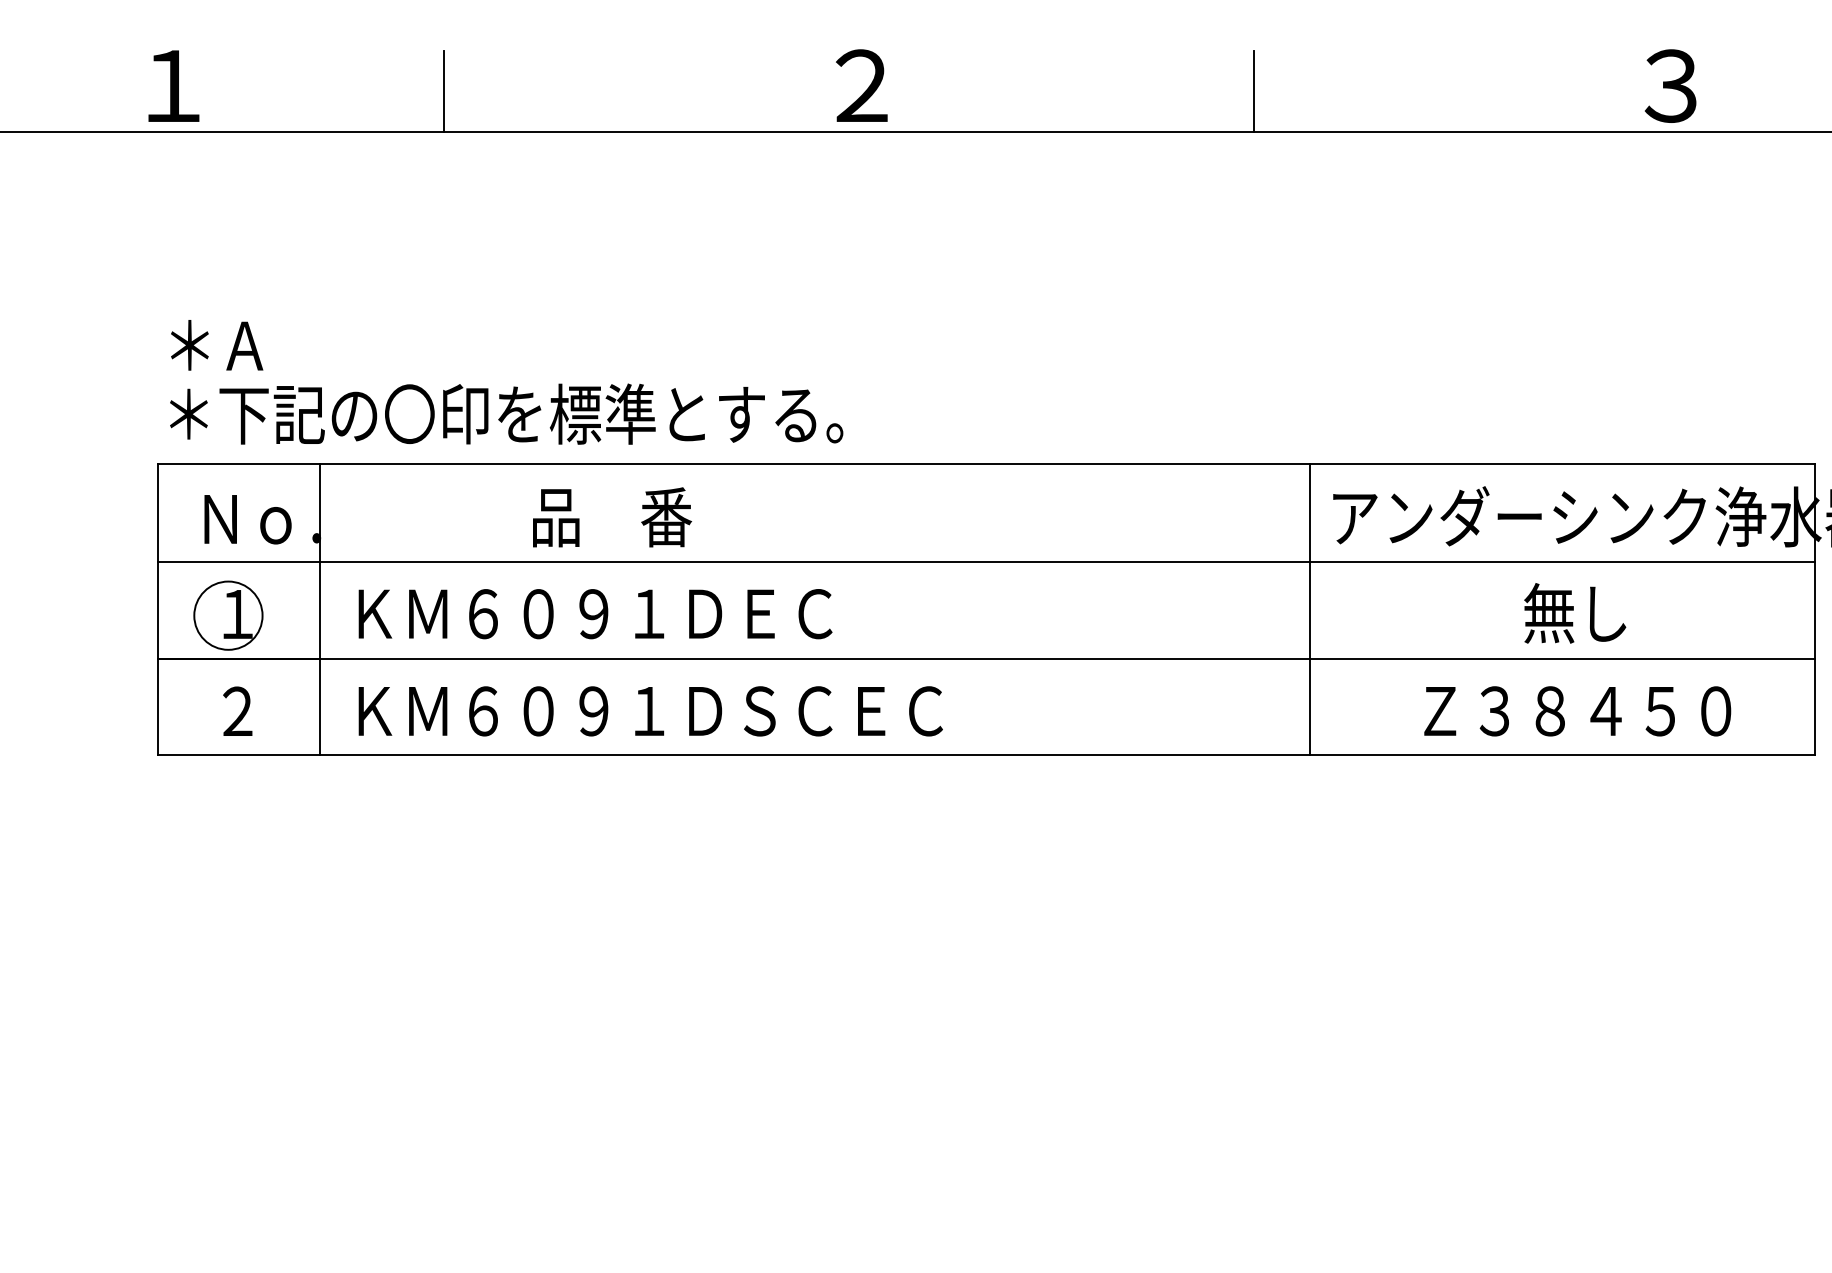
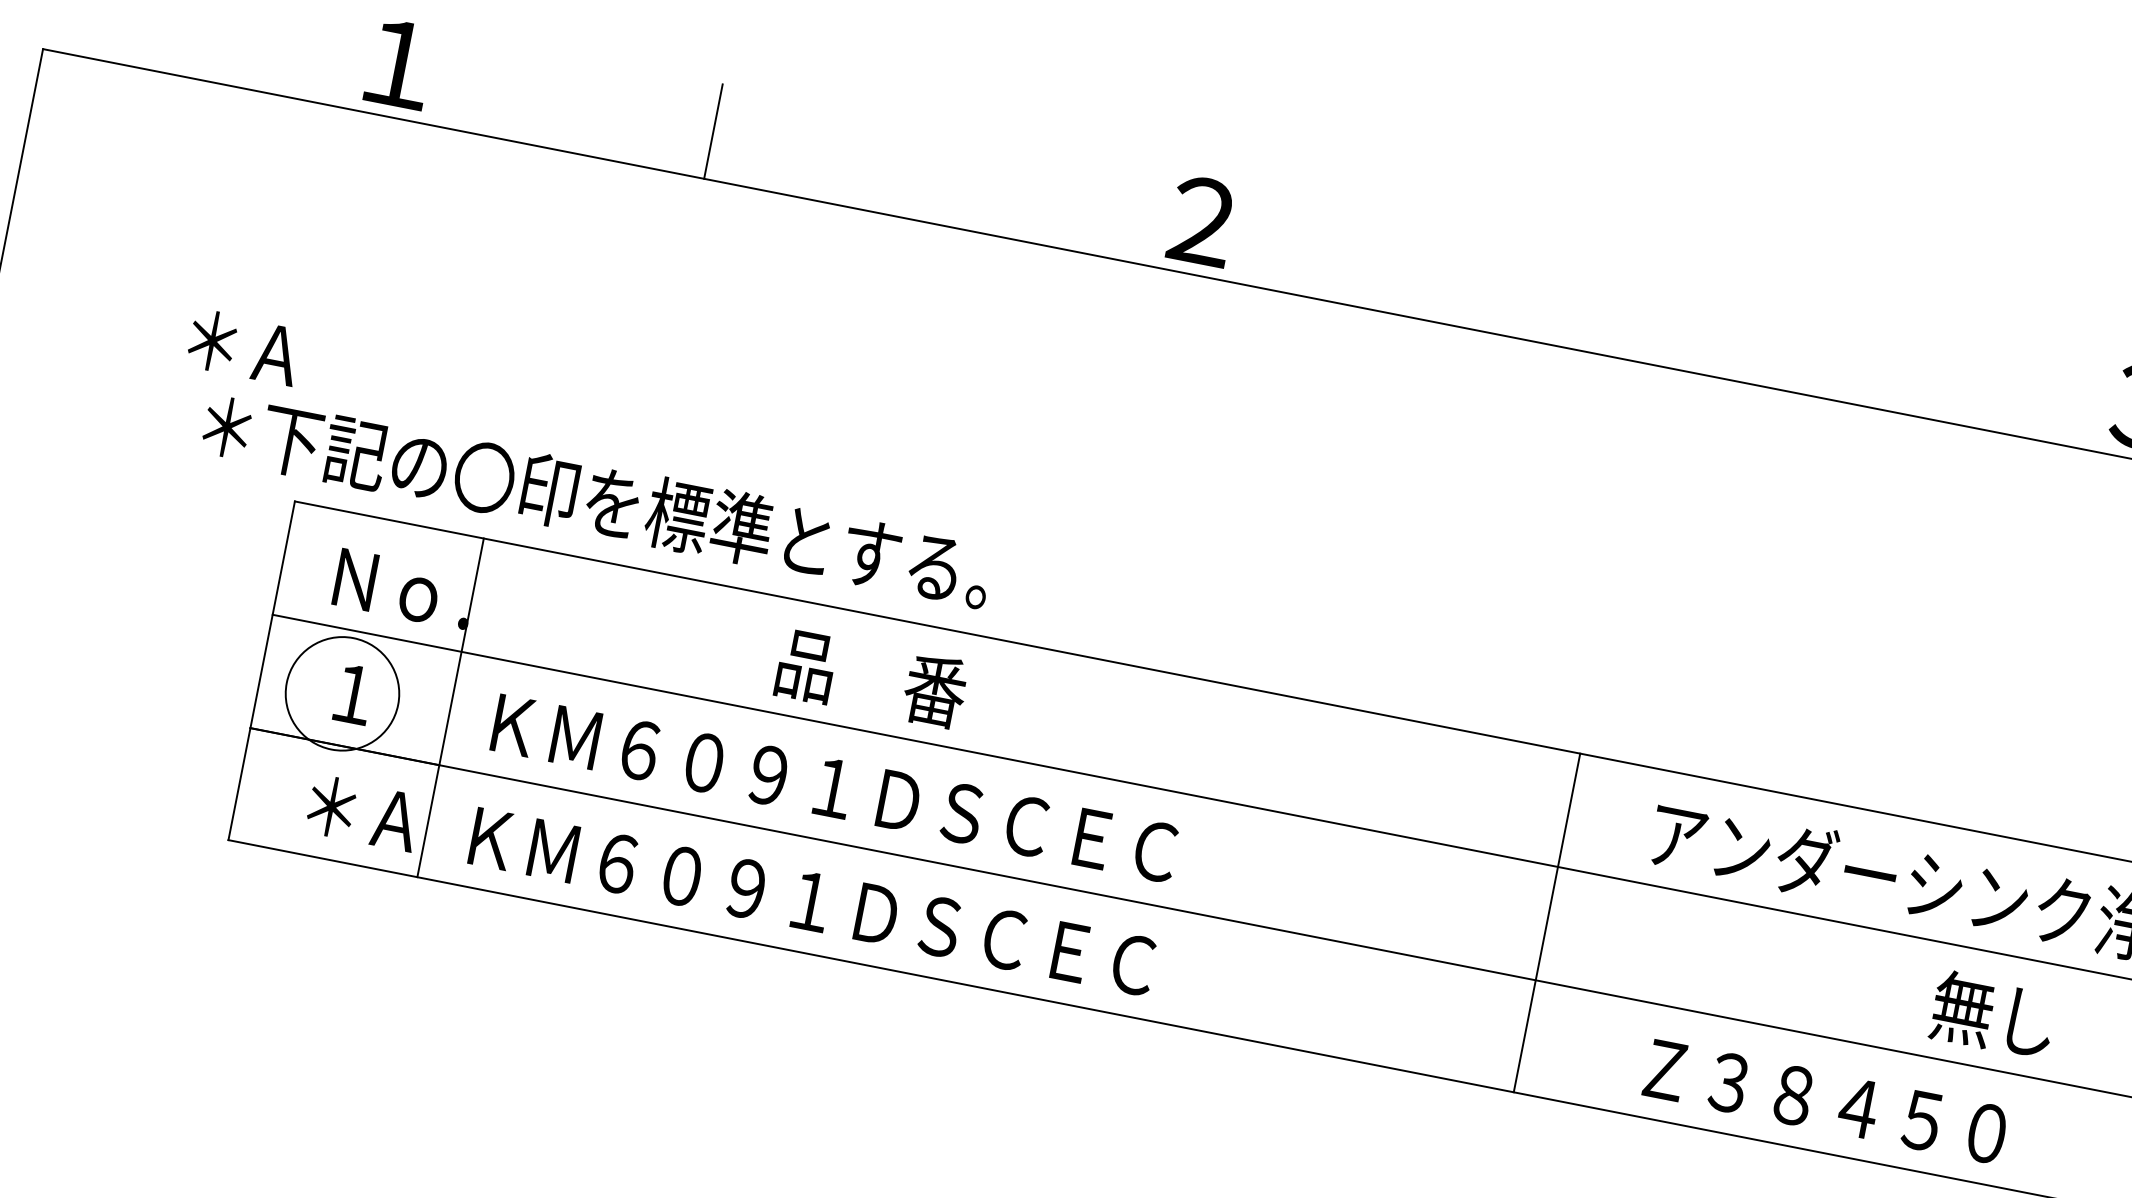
line: (1253, 90) -> (1657, 316), removed
text: (217, 345) -> (244, 347), moved
text: (506, 413) -> (597, 499), moved
text: (612, 517) -> (872, 678), moved
line: (1309, 609) -> (1546, 922), moved
text: (1575, 613) -> (1993, 1015), moved
text: (843, 614) -> (1059, 833), ＫＭ６０９１ＤＥＣ -> ＫＭ６０９１ＤＳＣＥＣ
circle: (228, 615) -> (342, 693), size x1.4
text: (264, 710) -> (362, 812), ２ -> ＊Ａ
text: (1577, 711) -> (1825, 1101), moved

